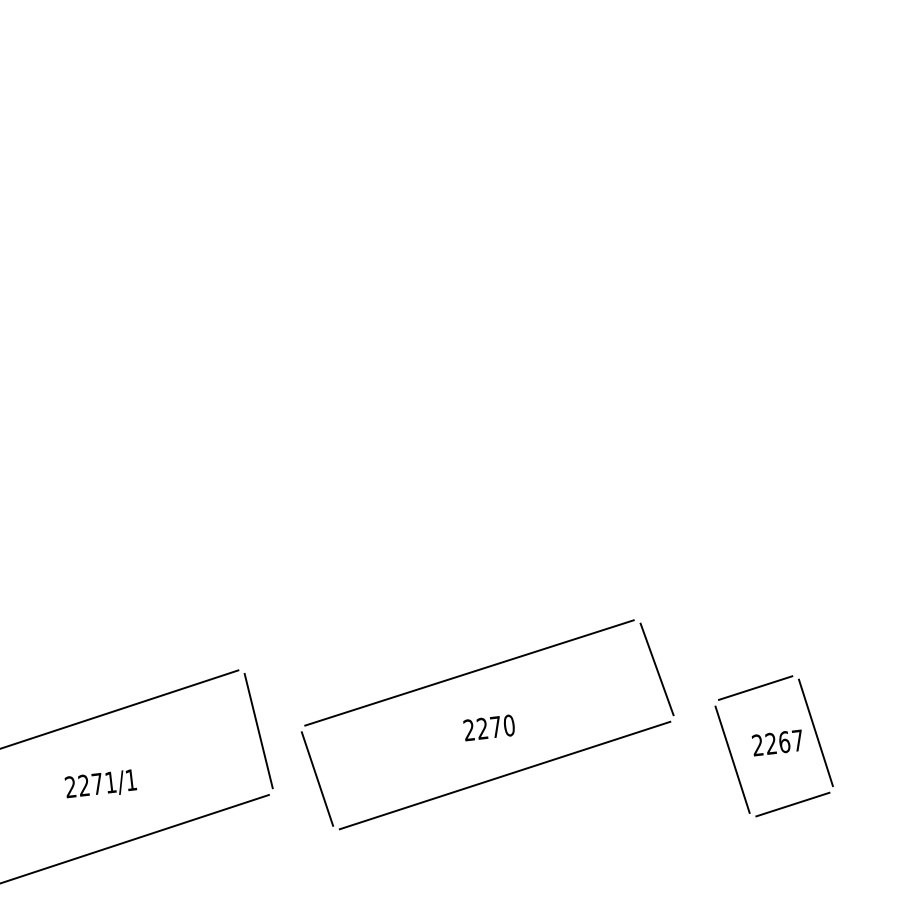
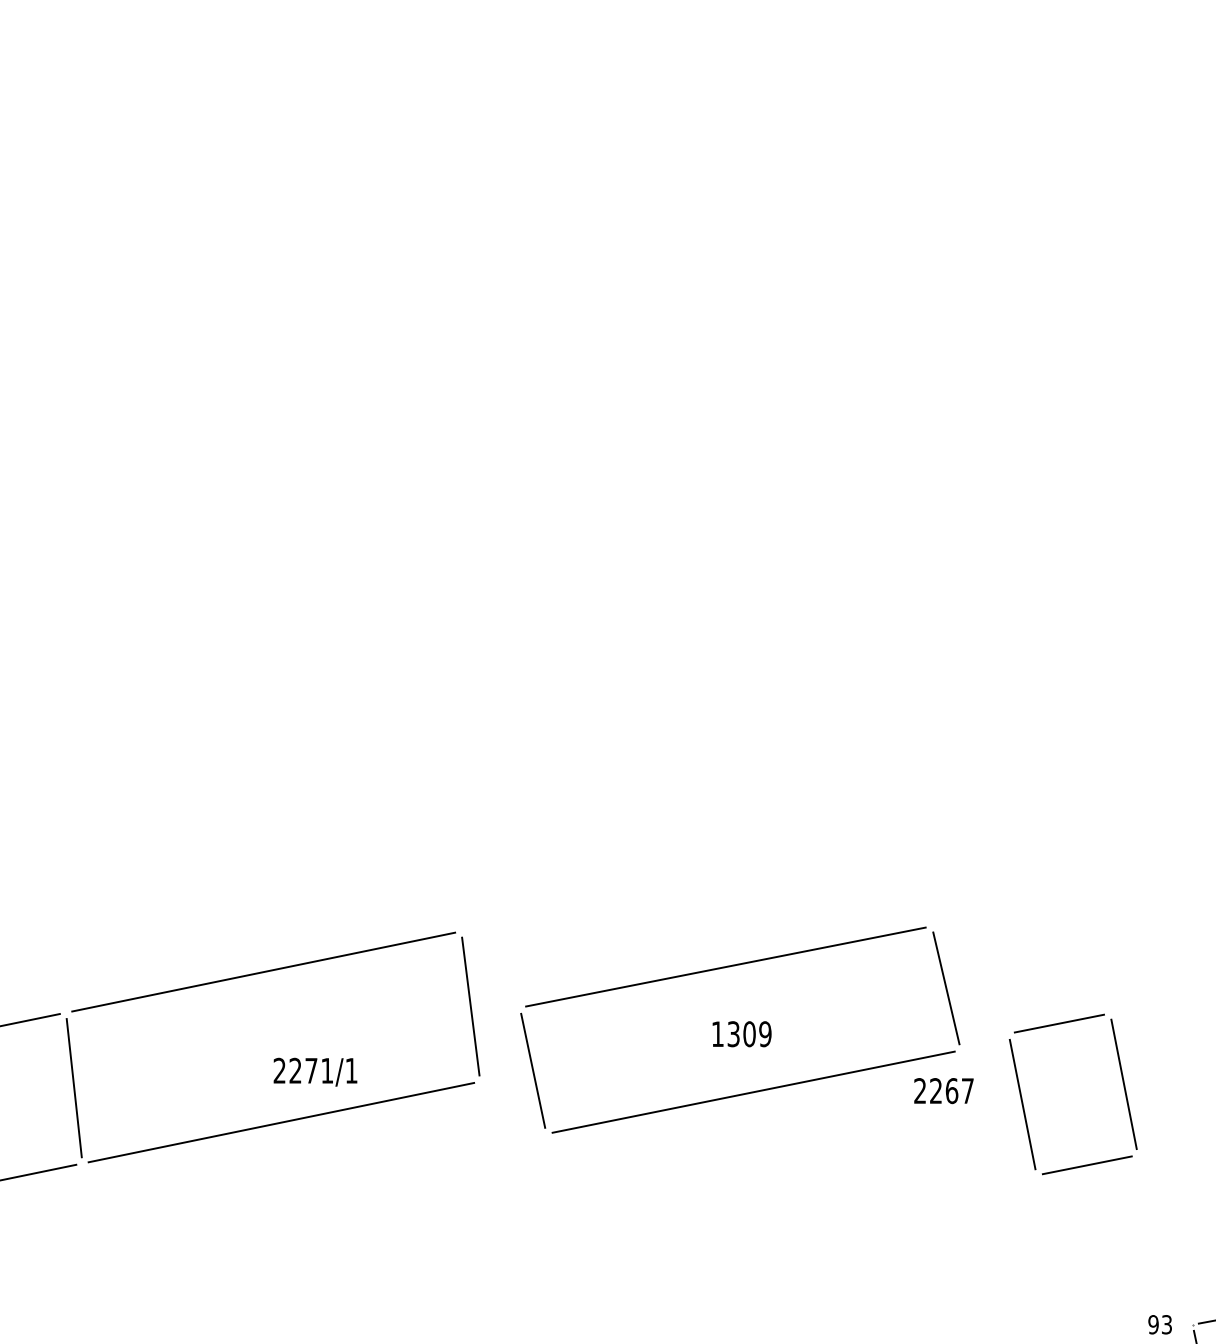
text: (489, 728) -> (741, 1034), 2270 -> 1309
text: (777, 743) -> (943, 1091), moved
text: (100, 784) -> (315, 1071), moved

